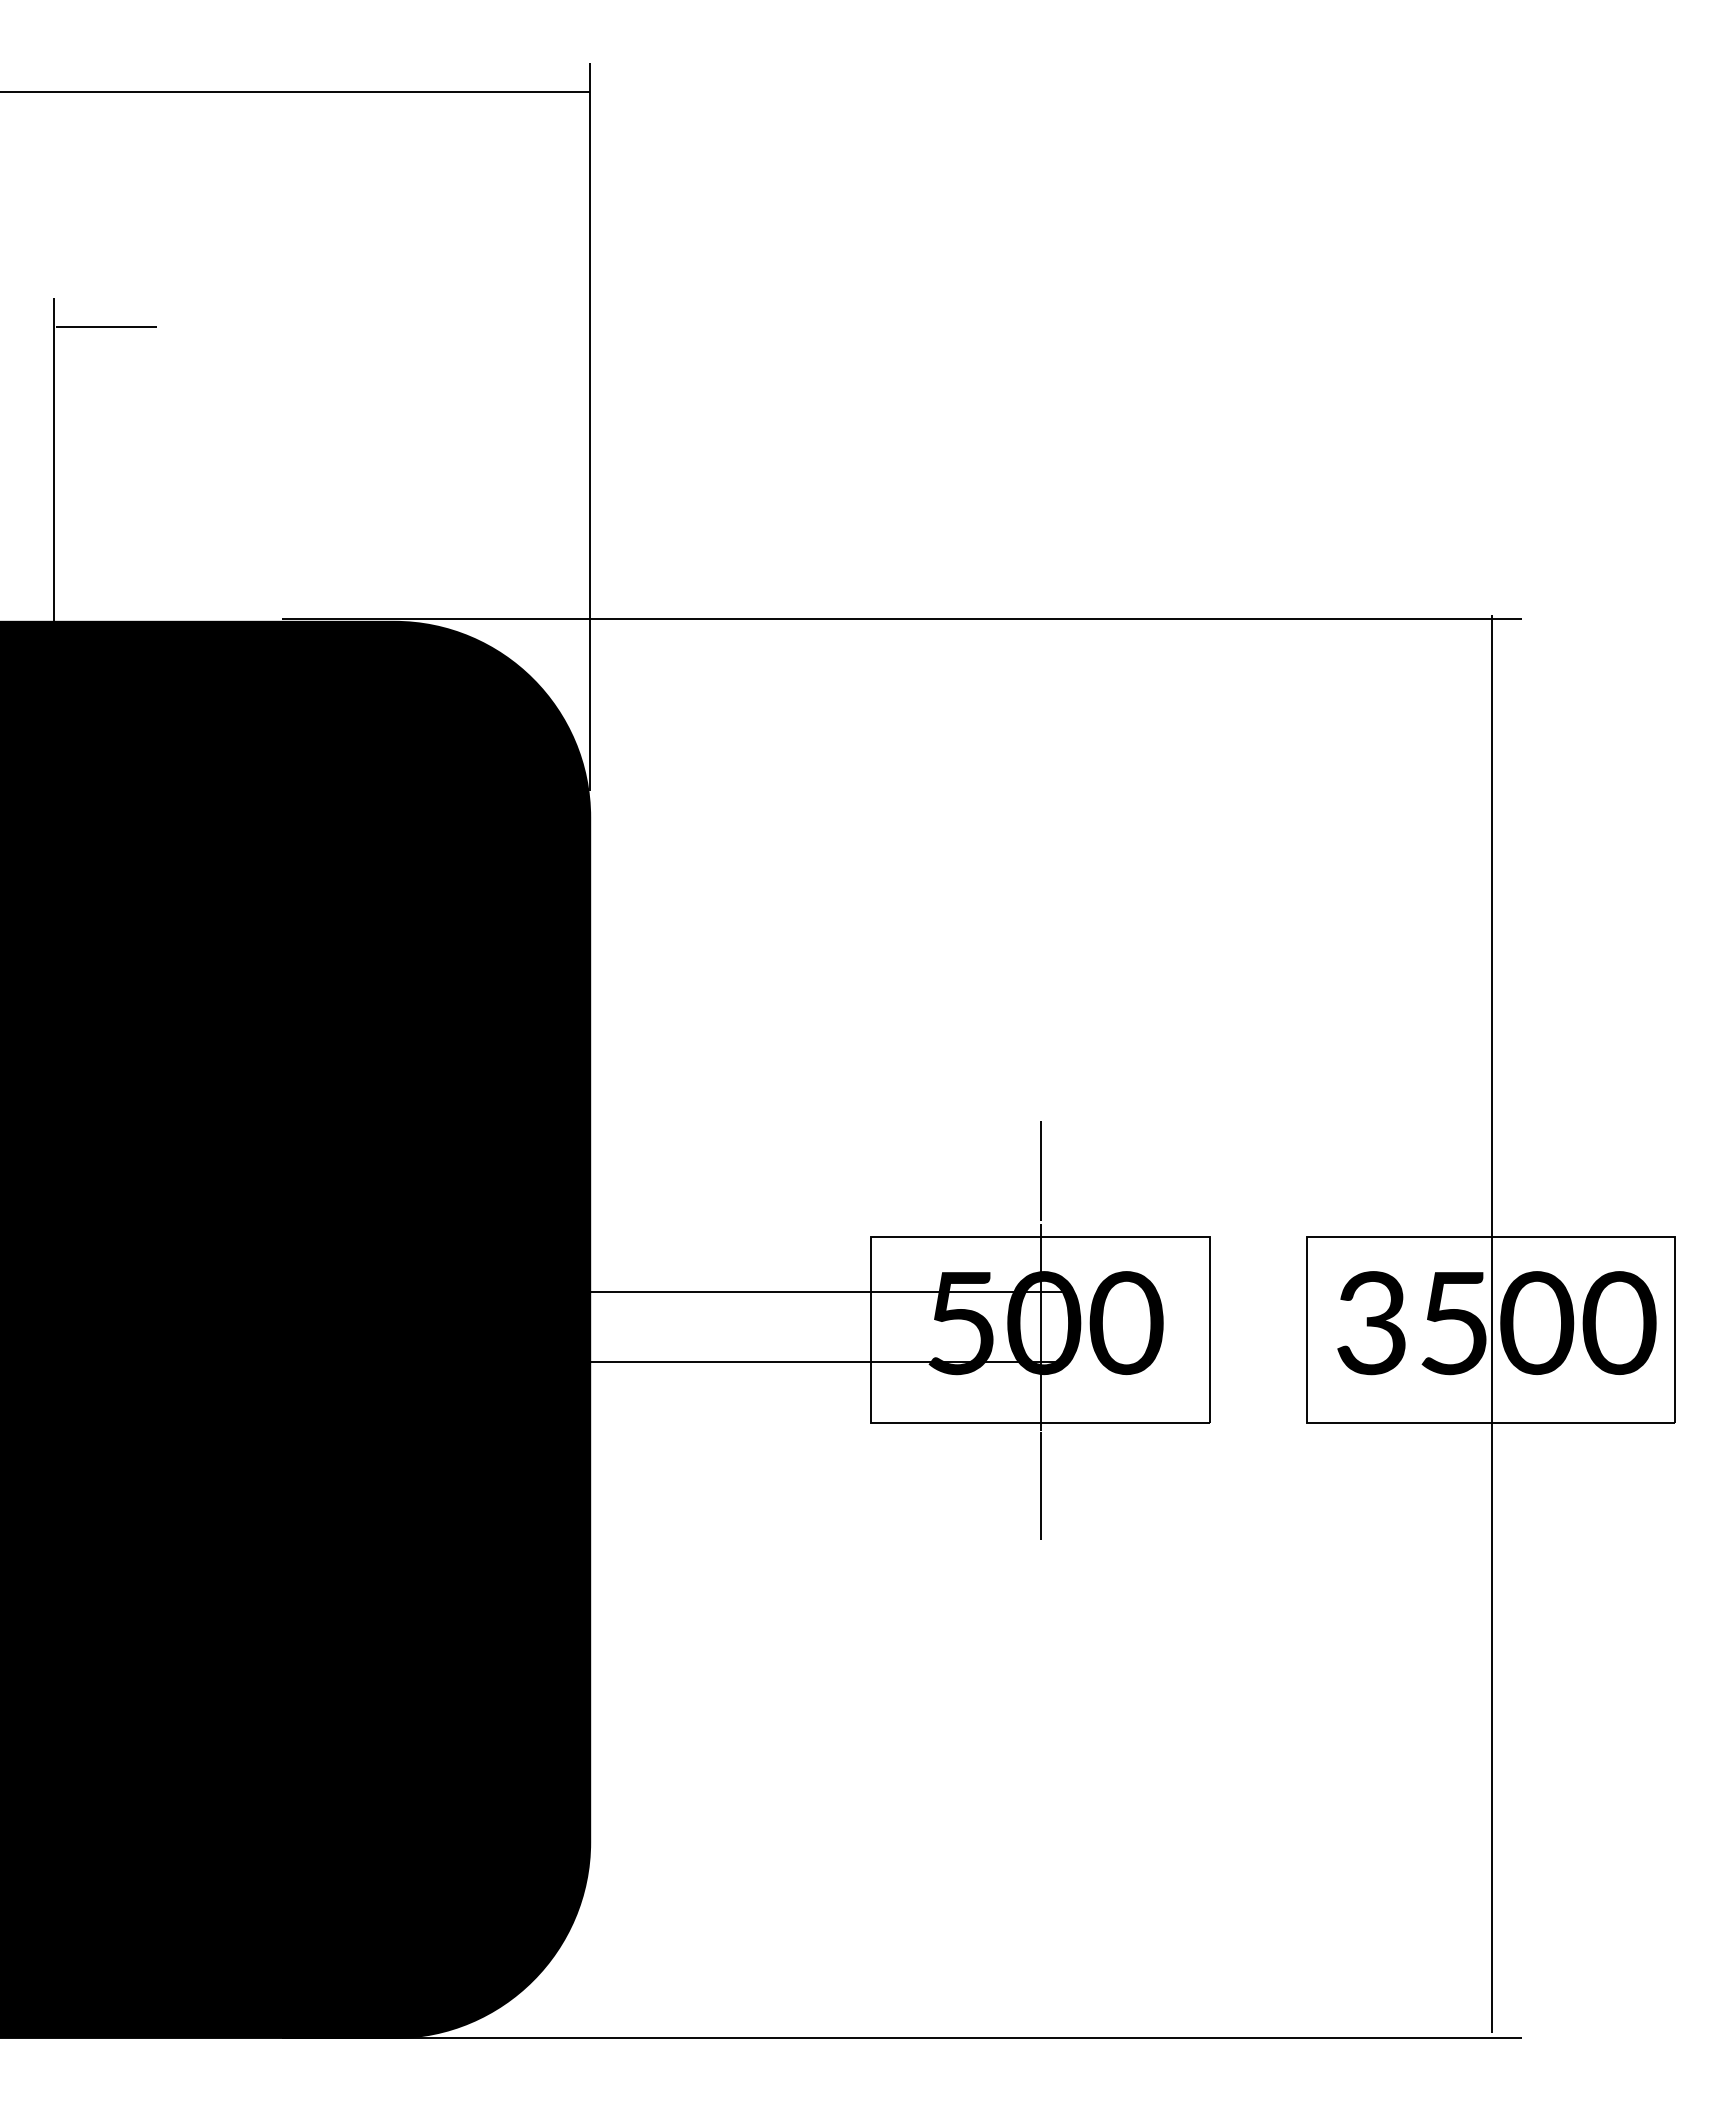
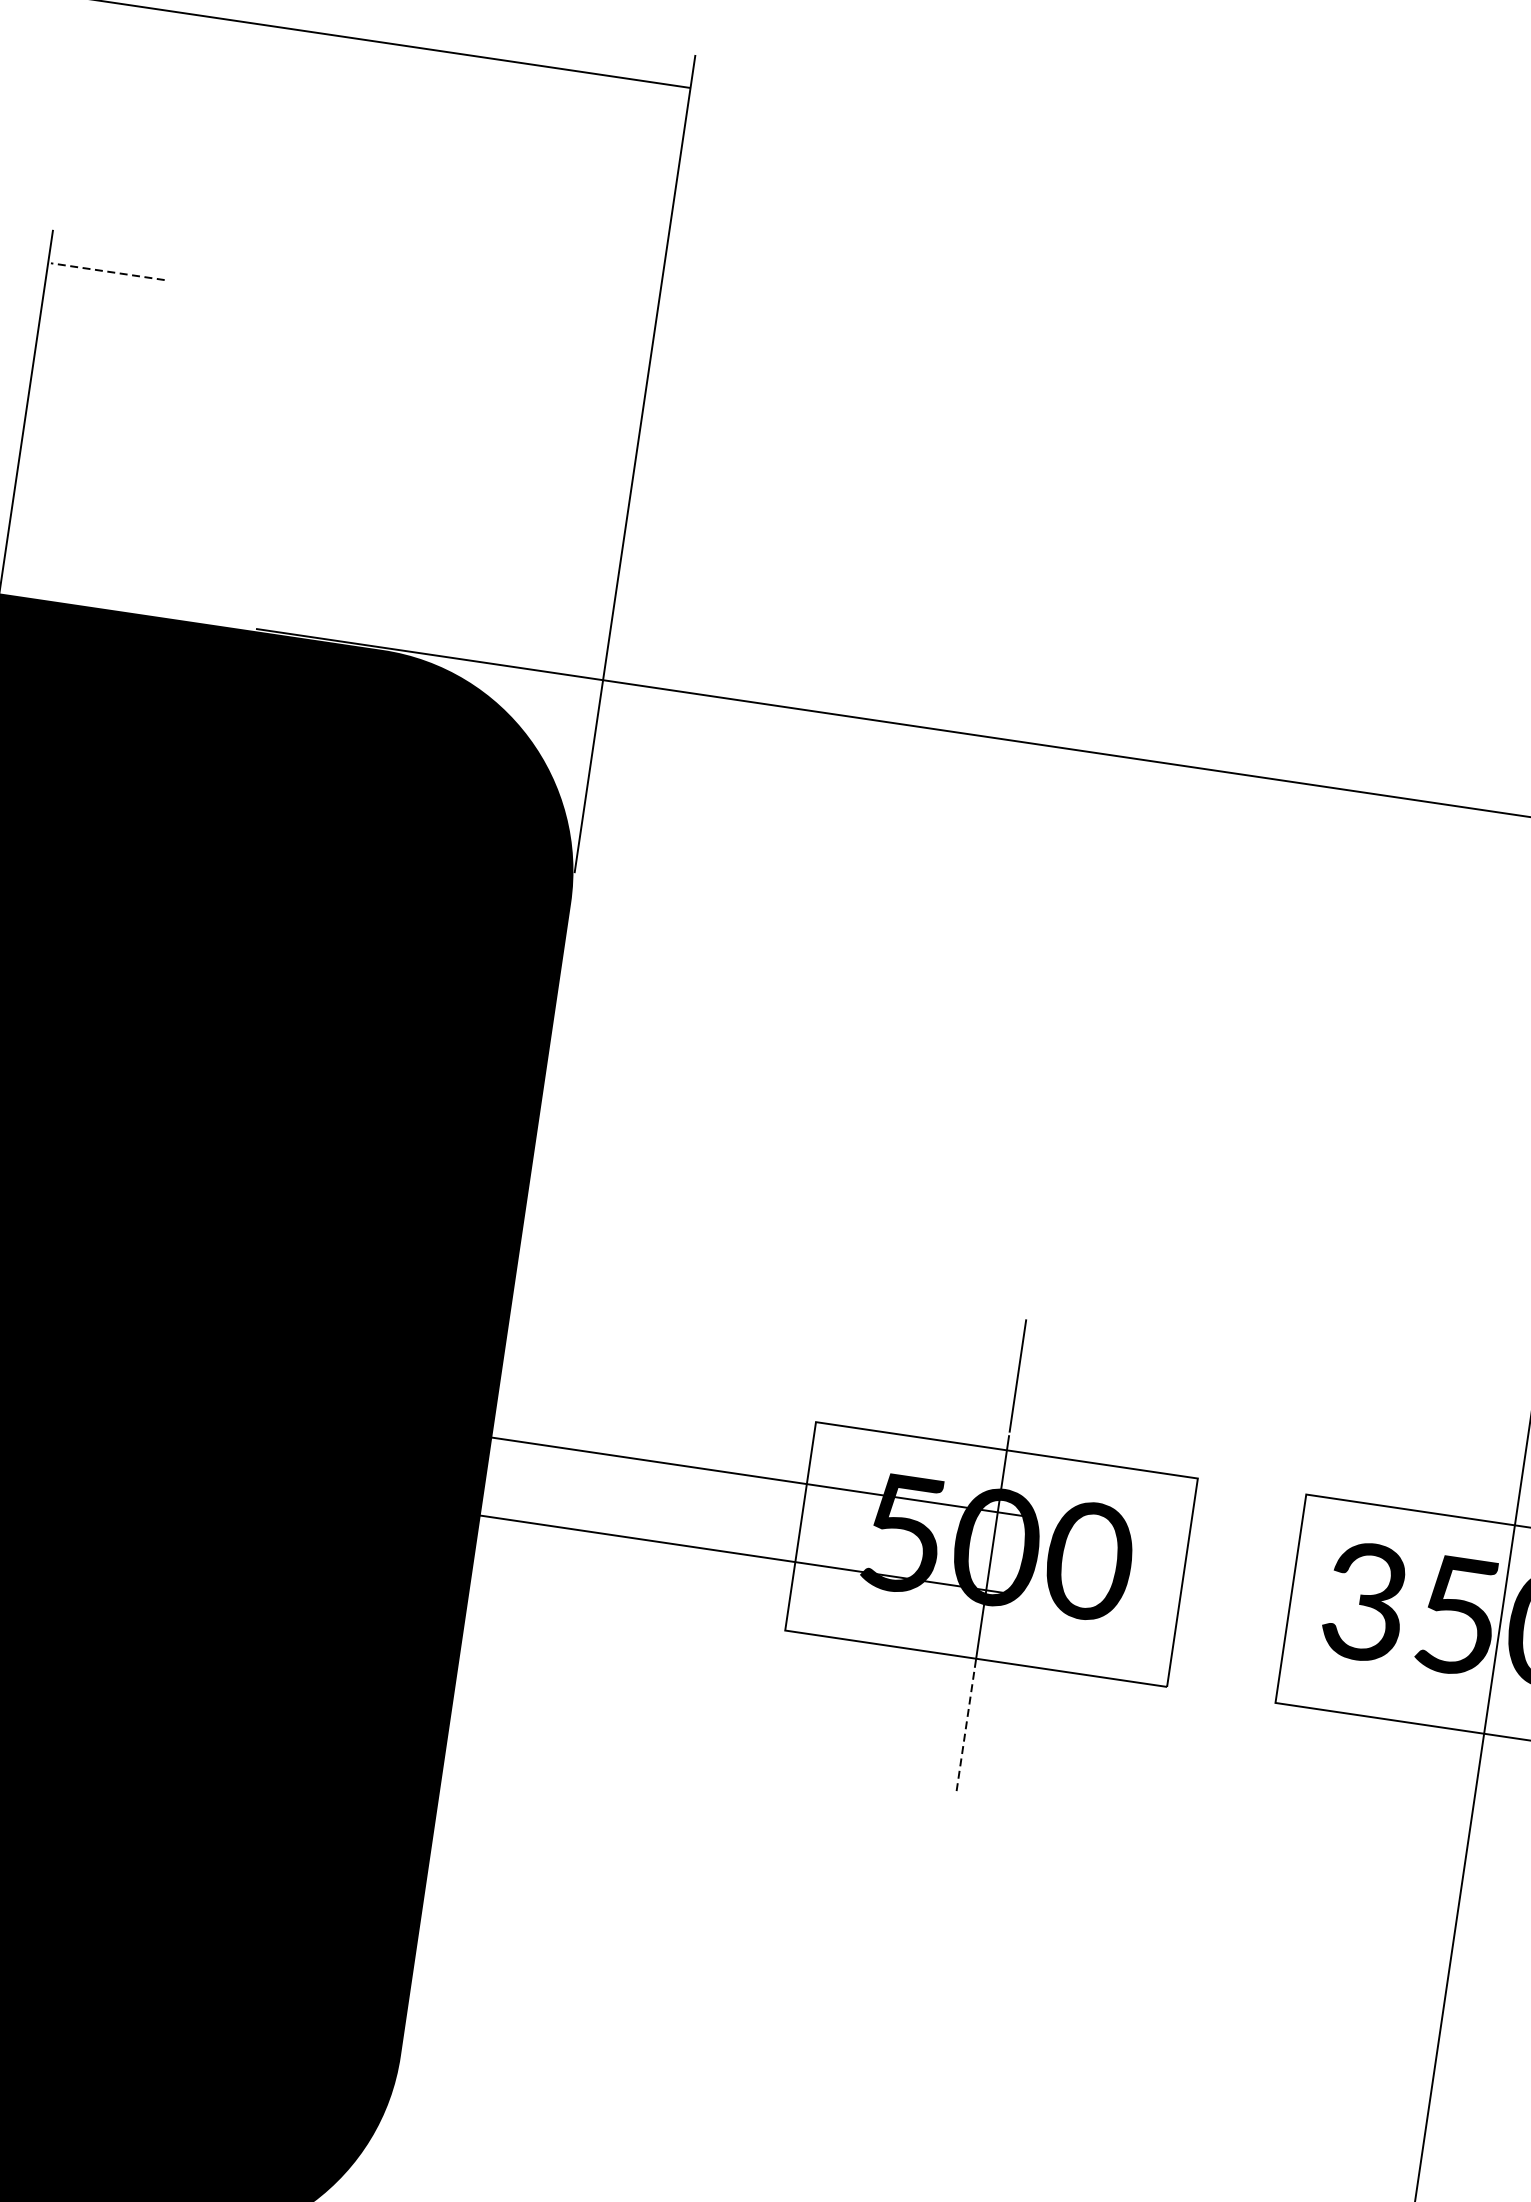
line: (106, 327) -> (107, 272), solid -> dashed
line: (1040, 1486) -> (965, 1730), solid -> dashed

